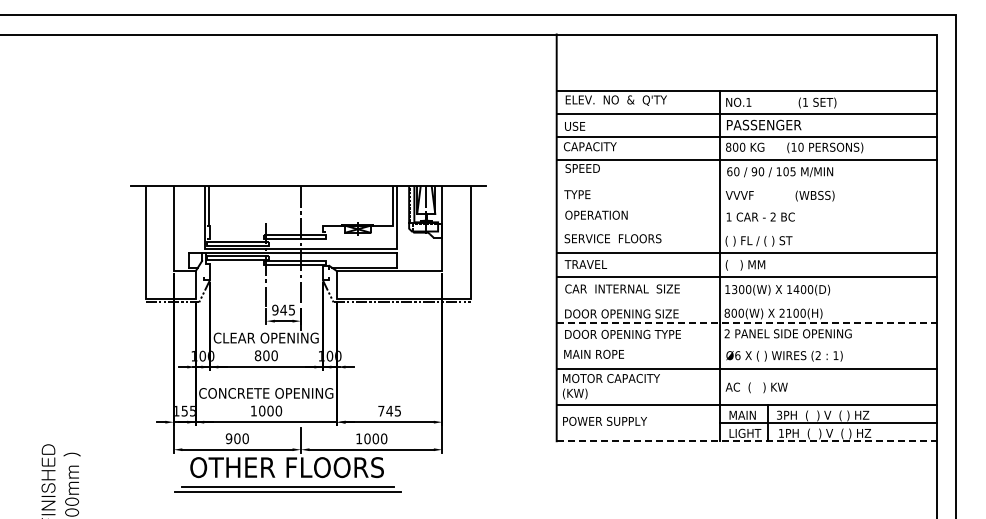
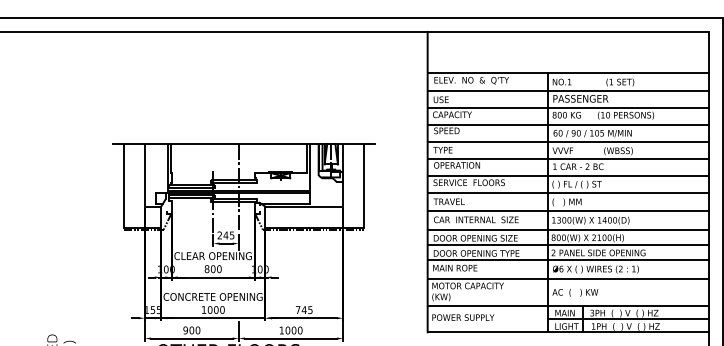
line: (746, 183) -> (567, 141), added
line: (746, 206) -> (567, 158), added
line: (746, 229) -> (567, 175), added
line: (746, 302) -> (567, 229), added
text: (275, 310) -> (219, 235), 945 -> 245
line: (747, 323) -> (568, 245), dashed -> solid
line: (746, 343) -> (567, 260), added
line: (747, 441) -> (568, 332), dashed -> solid

